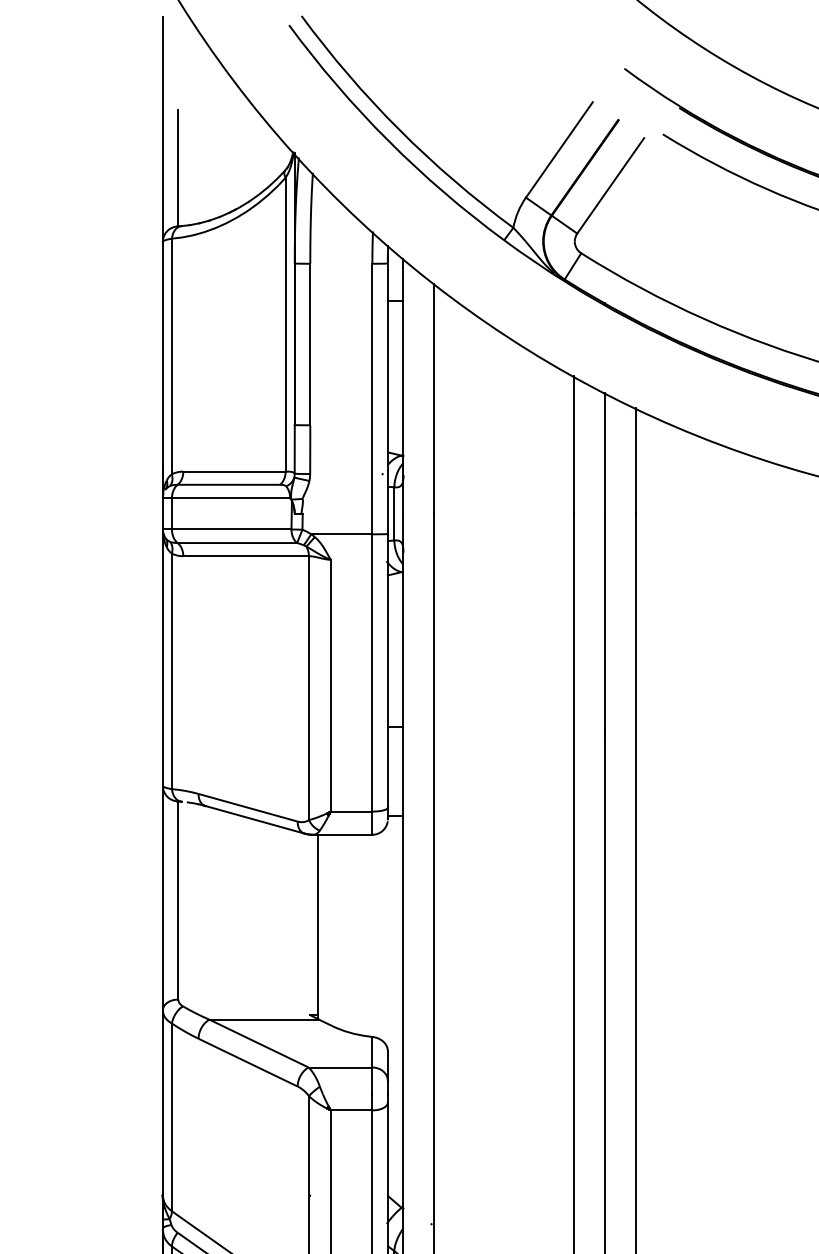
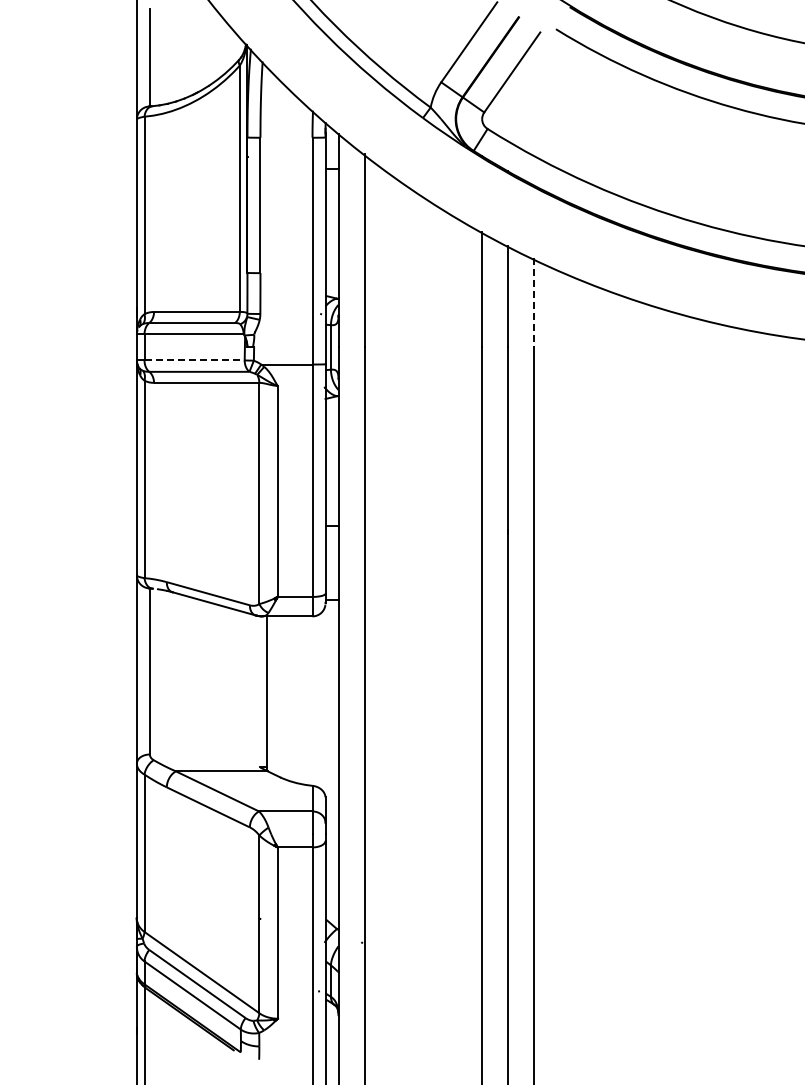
line: (636, 460) -> (533, 302), solid -> dashed
line: (232, 529) -> (195, 360), solid -> dashed

